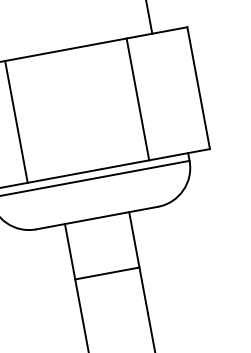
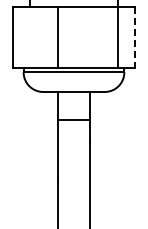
line: (198, 87) -> (135, 37), solid -> dashed
line: (137, 99) -> (117, 37), moved
line: (16, 121) -> (58, 37), moved

